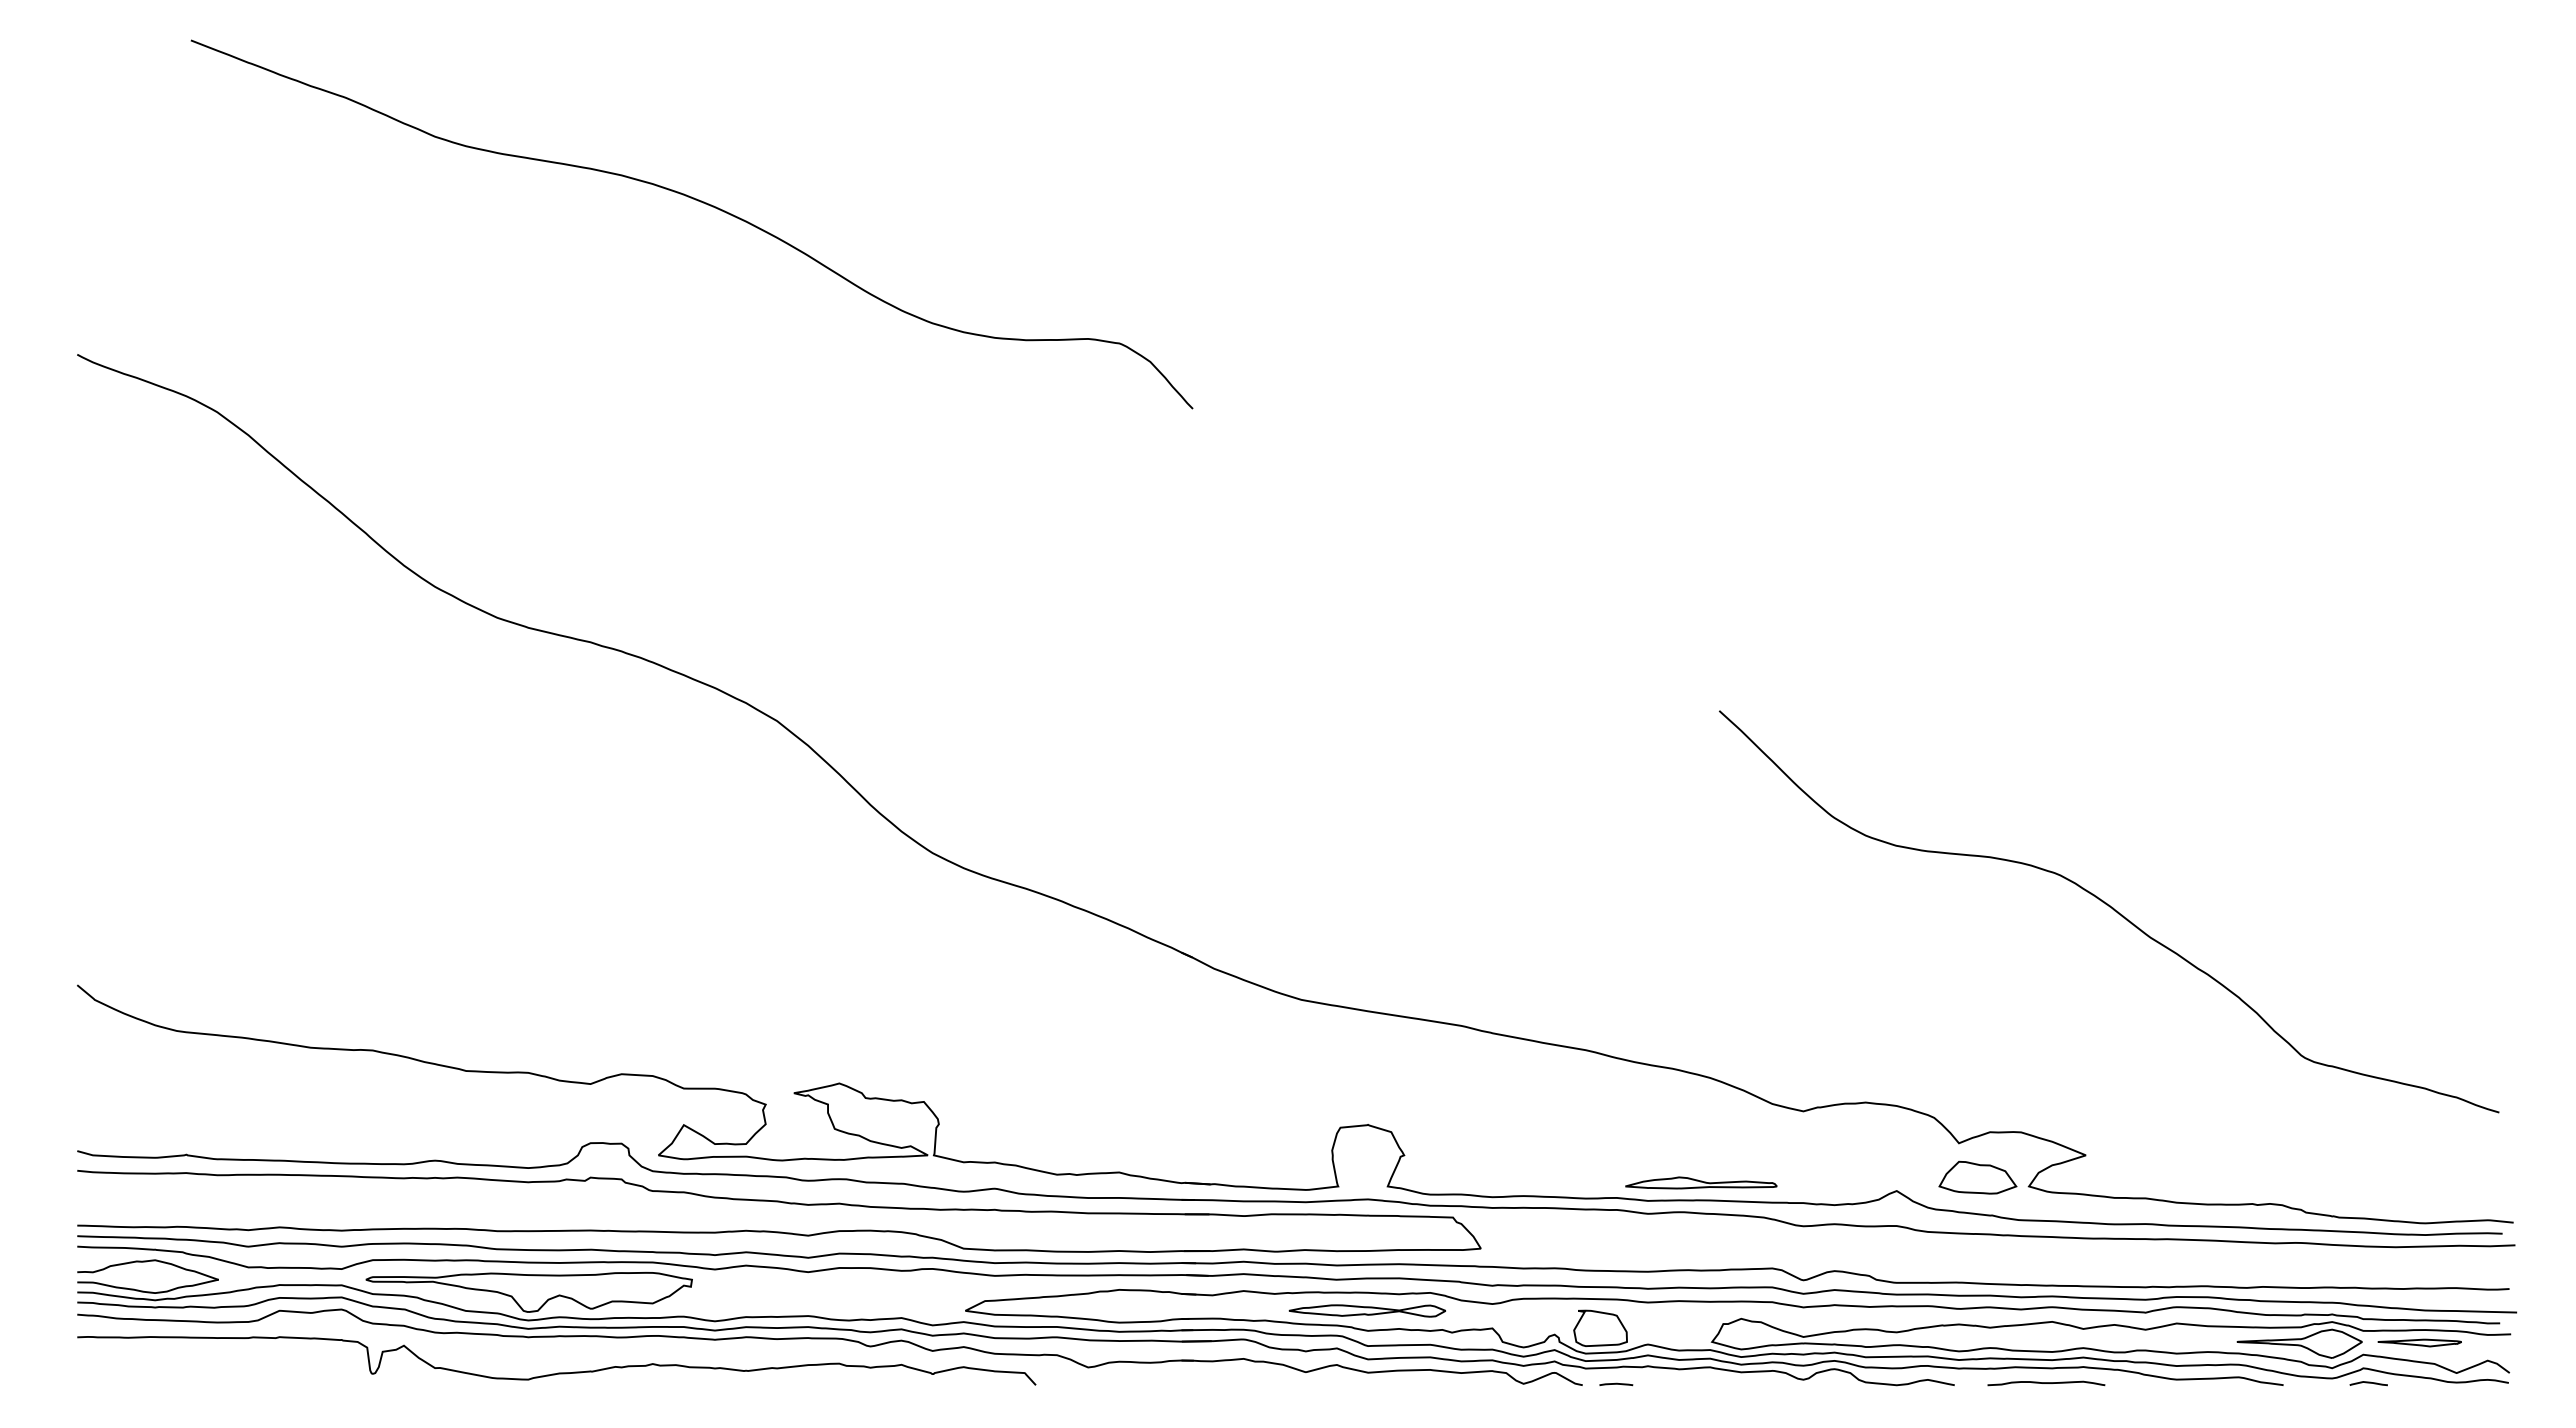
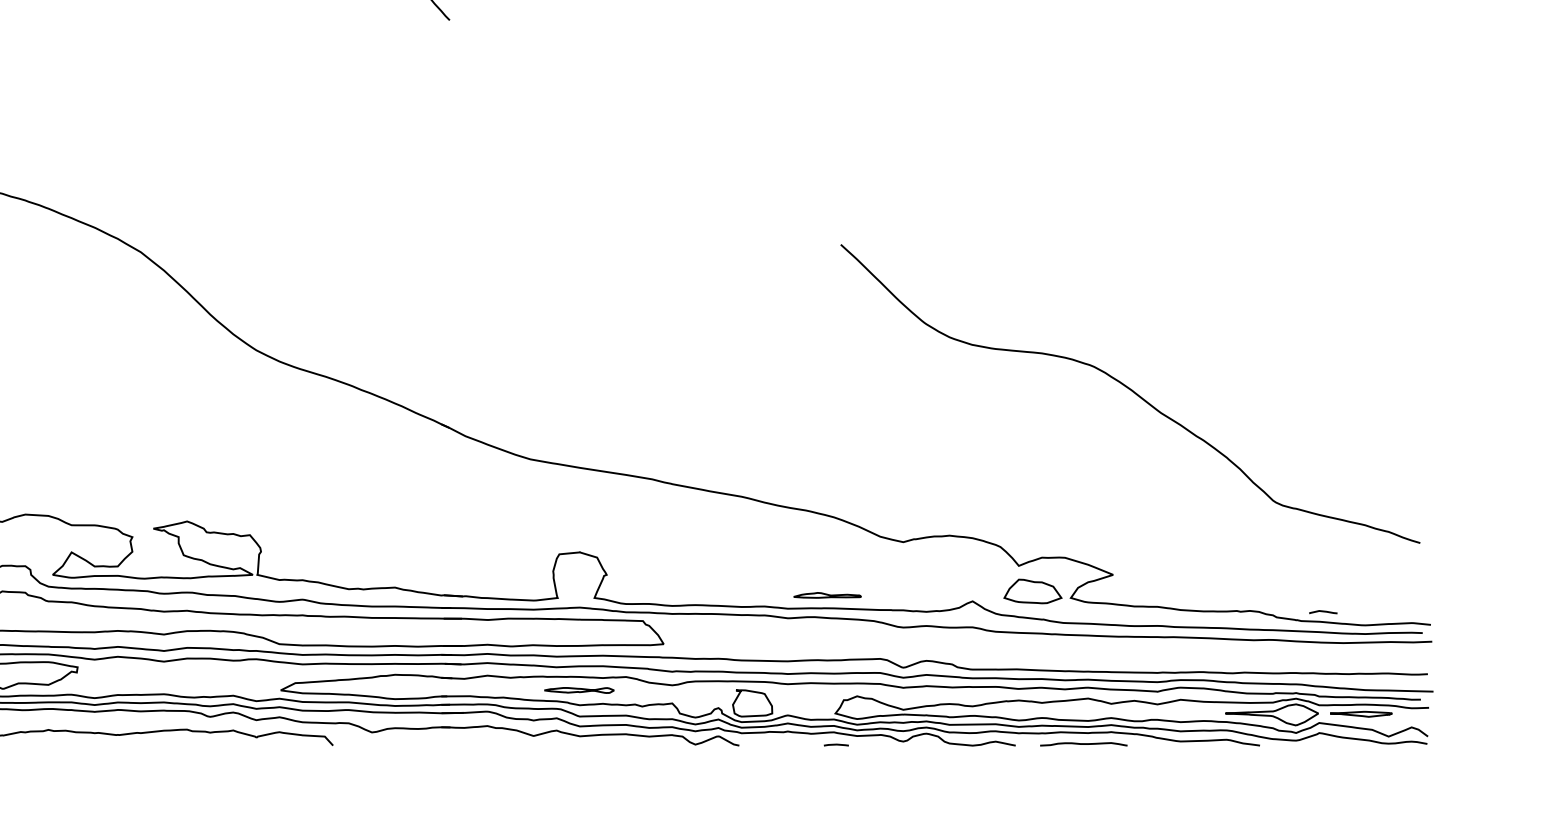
part: (1701, 1182) -> (827, 595), size x0.6
part: (1366, 1310) -> (578, 690), size x0.6
curve: (2368, 1383) -> (1323, 612), moved
line: (1616, 1384) -> (836, 745), moved

